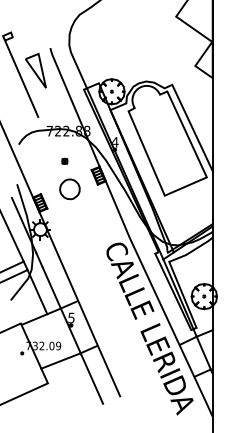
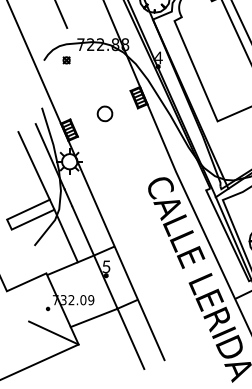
part: (64, 160) -> (66, 59), moved
part: (70, 189) -> (105, 114), size x0.62
line: (26, 373) -> (53, 332), added

